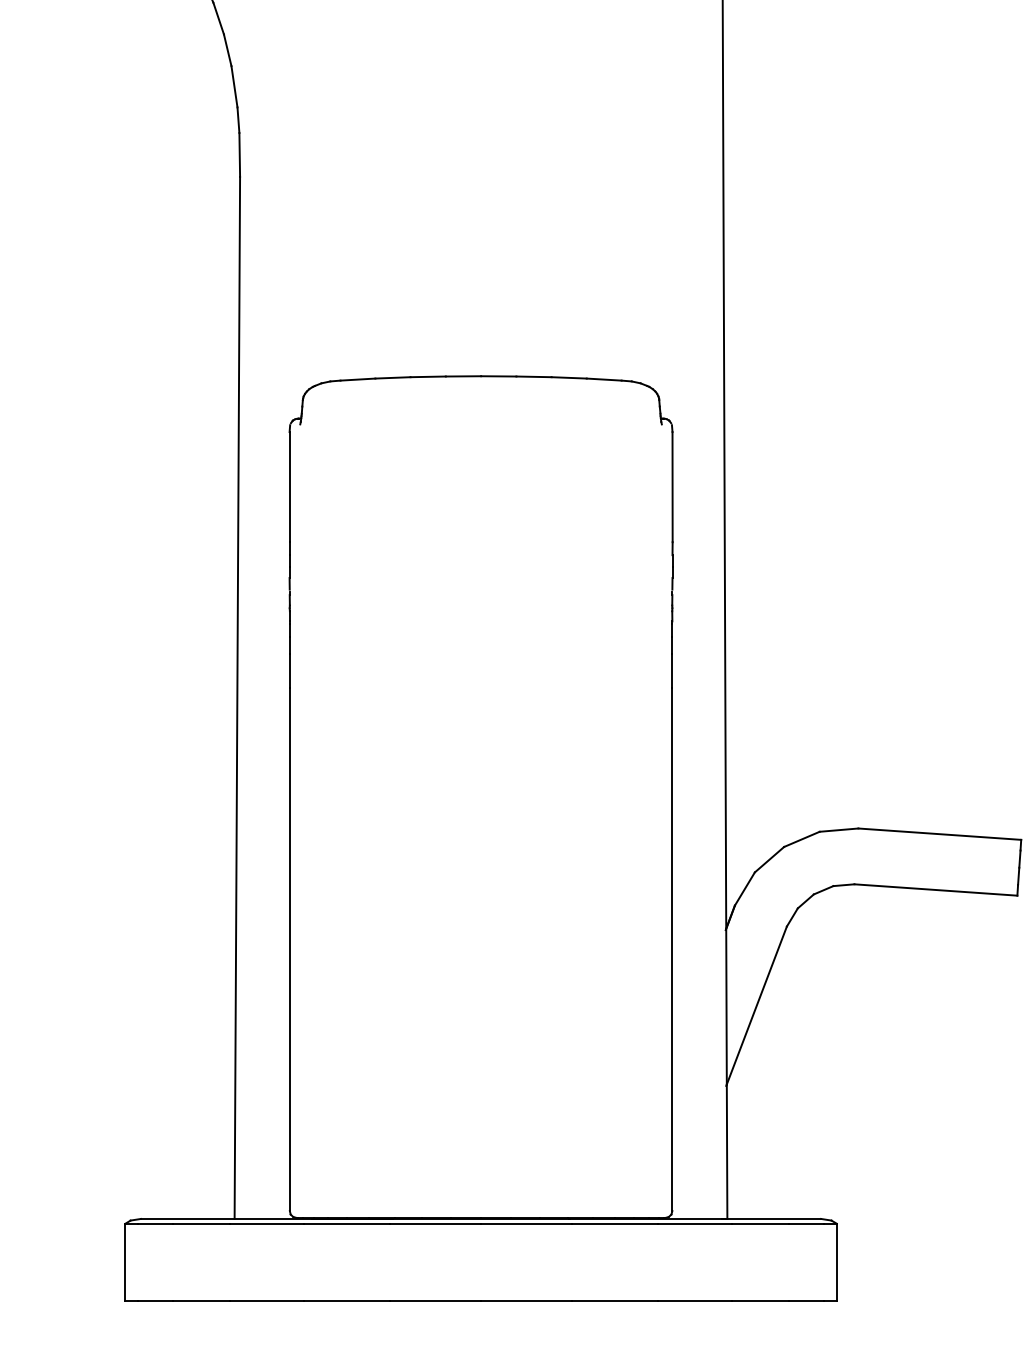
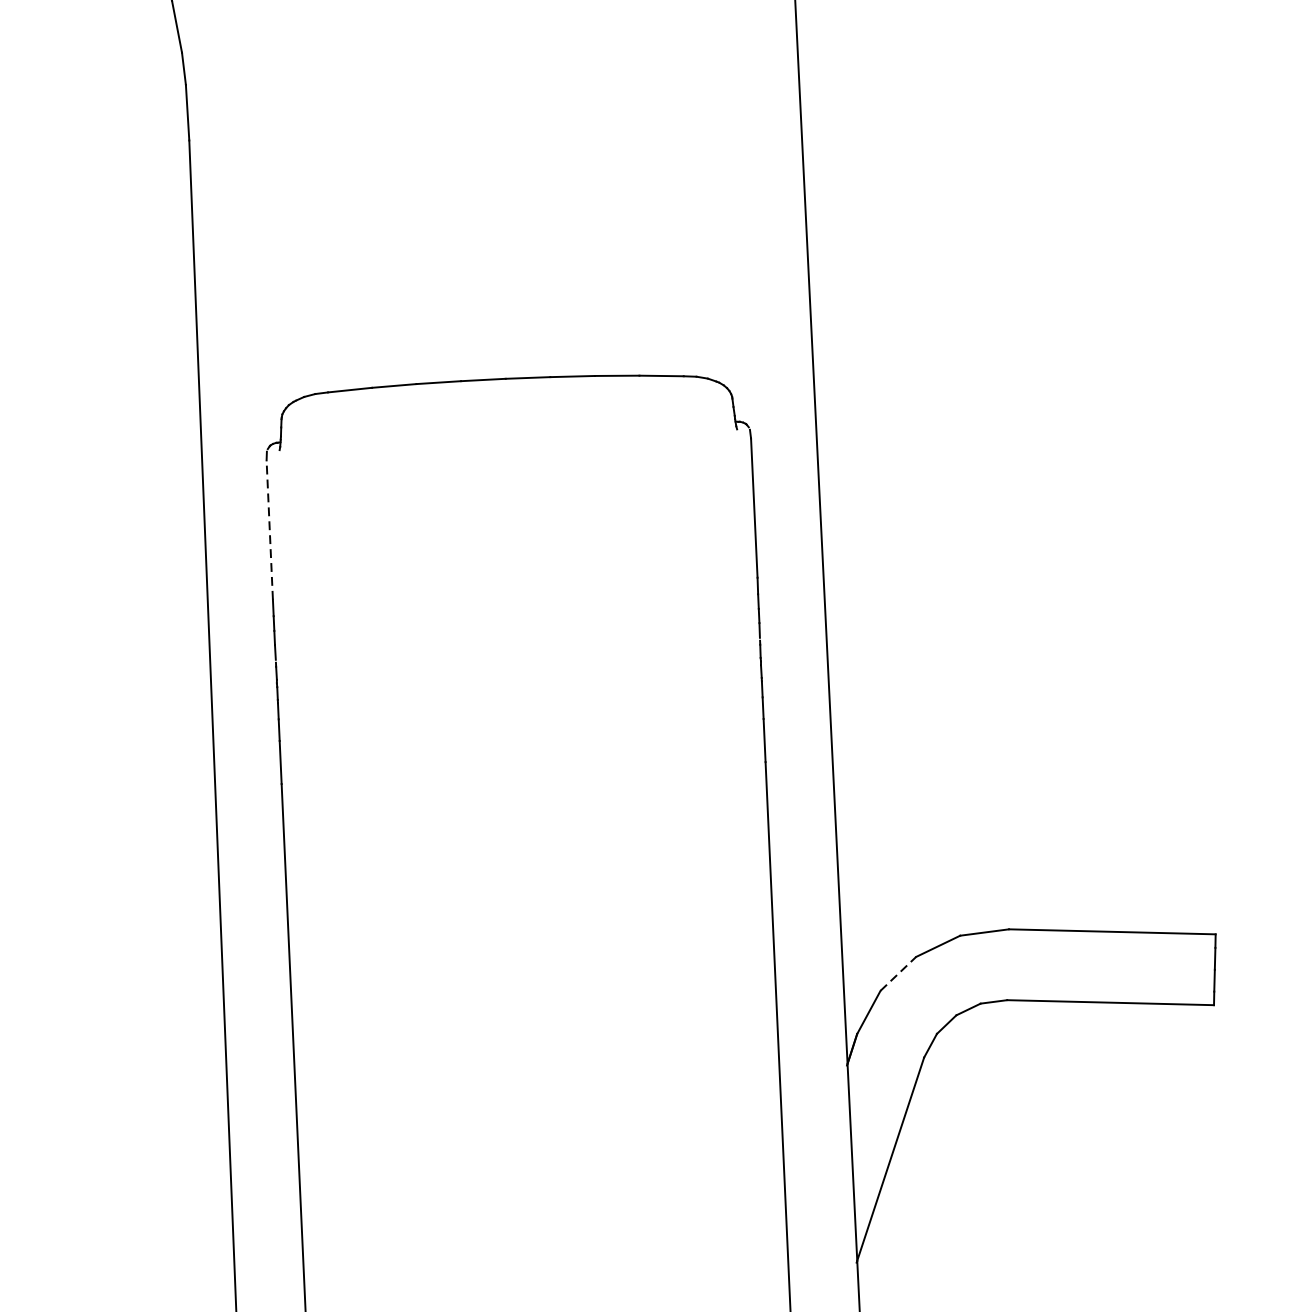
line: (289, 486) -> (269, 529), solid -> dashed
line: (769, 859) -> (898, 973), solid -> dashed

